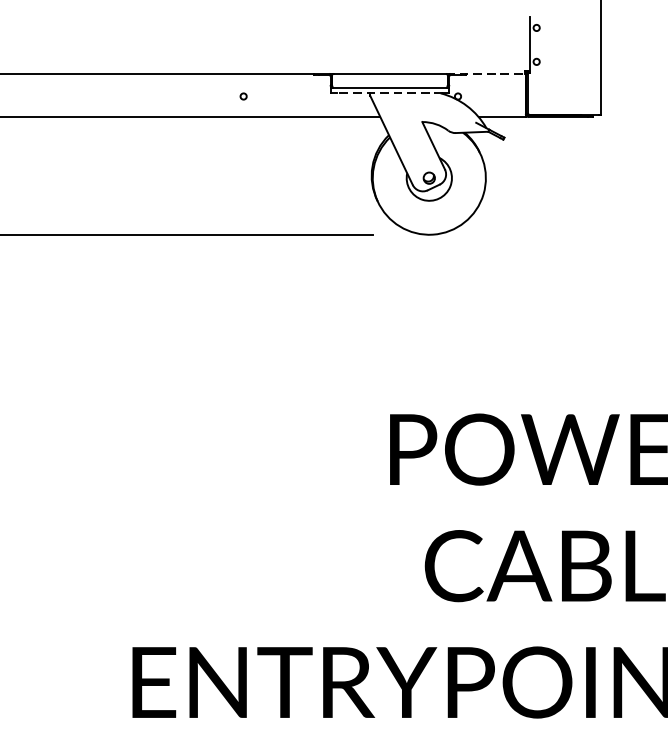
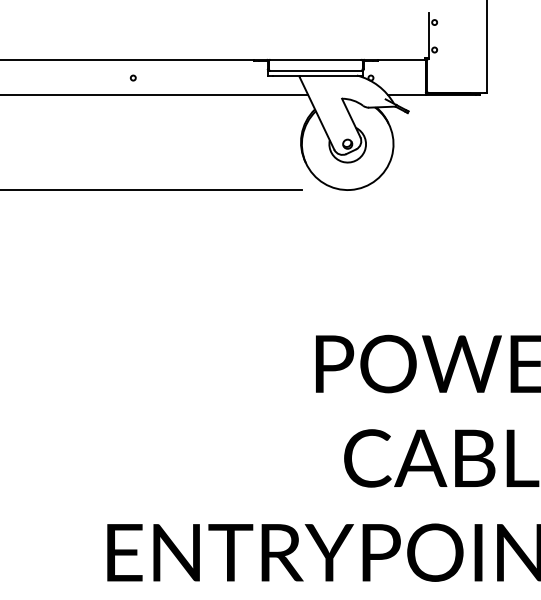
line: (485, 73) -> (393, 59), dashed -> solid
line: (389, 93) -> (315, 75), dashed -> solid
circle: (242, 95) -> (132, 77), moved

